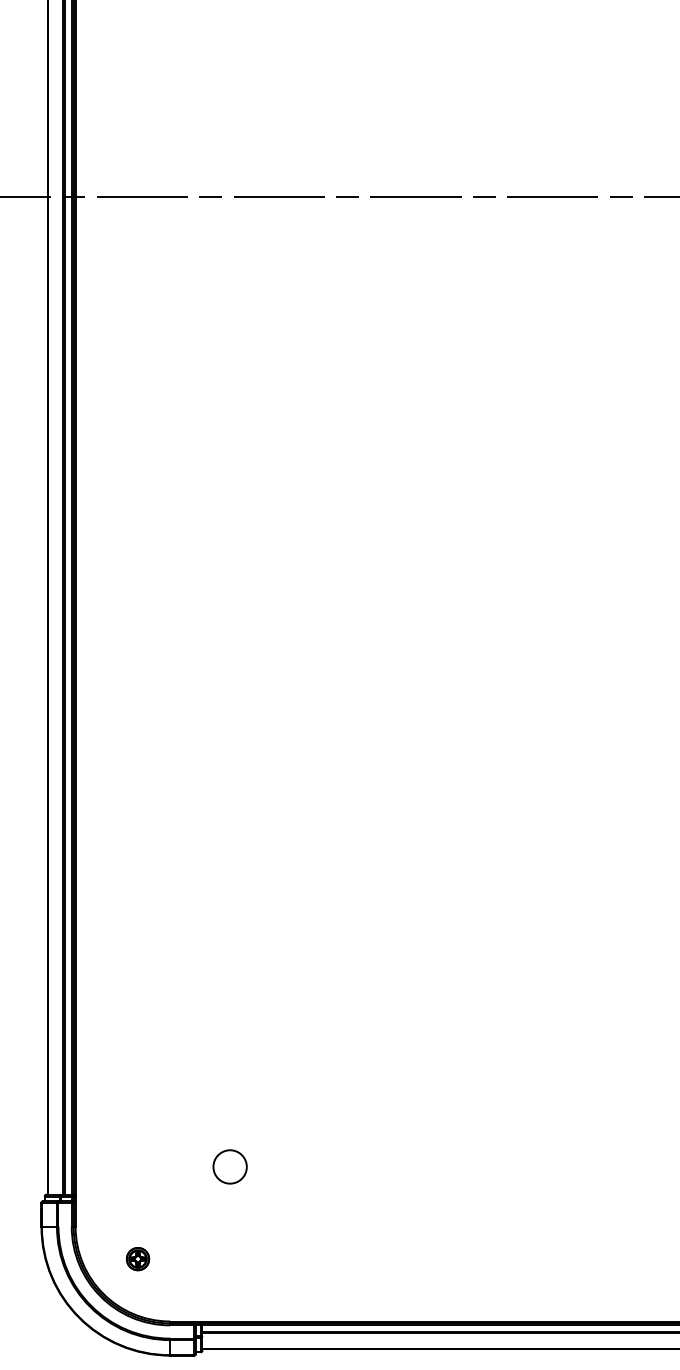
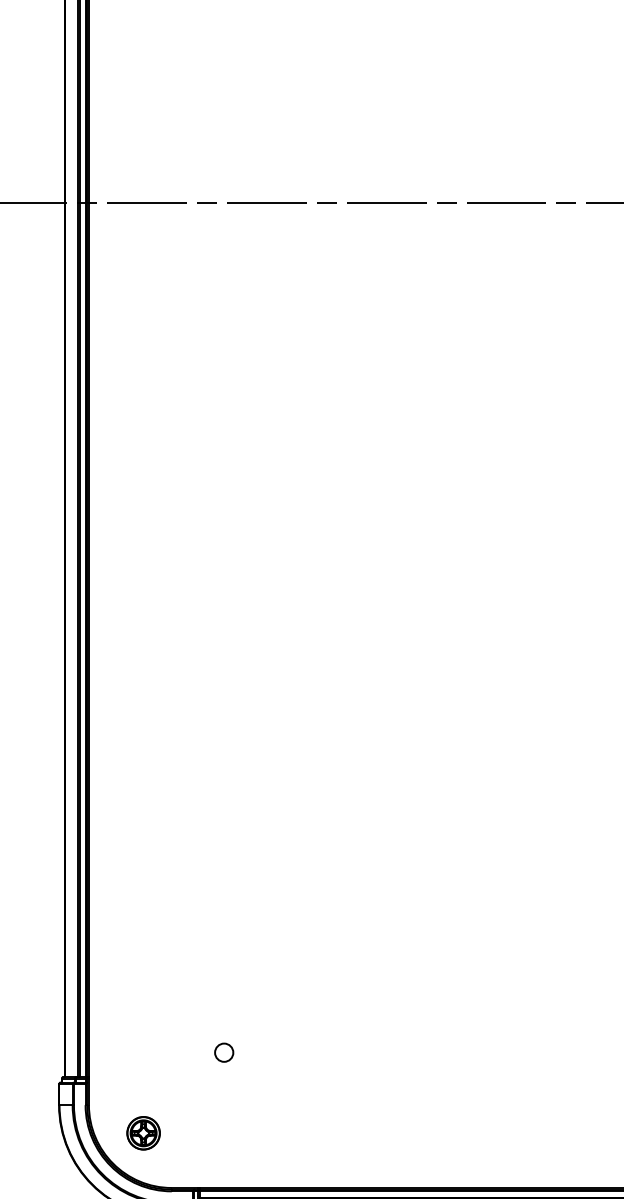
circle: (230, 1166) -> (224, 1052), size x0.62
part: (137, 1259) -> (143, 1133), size x1.67

